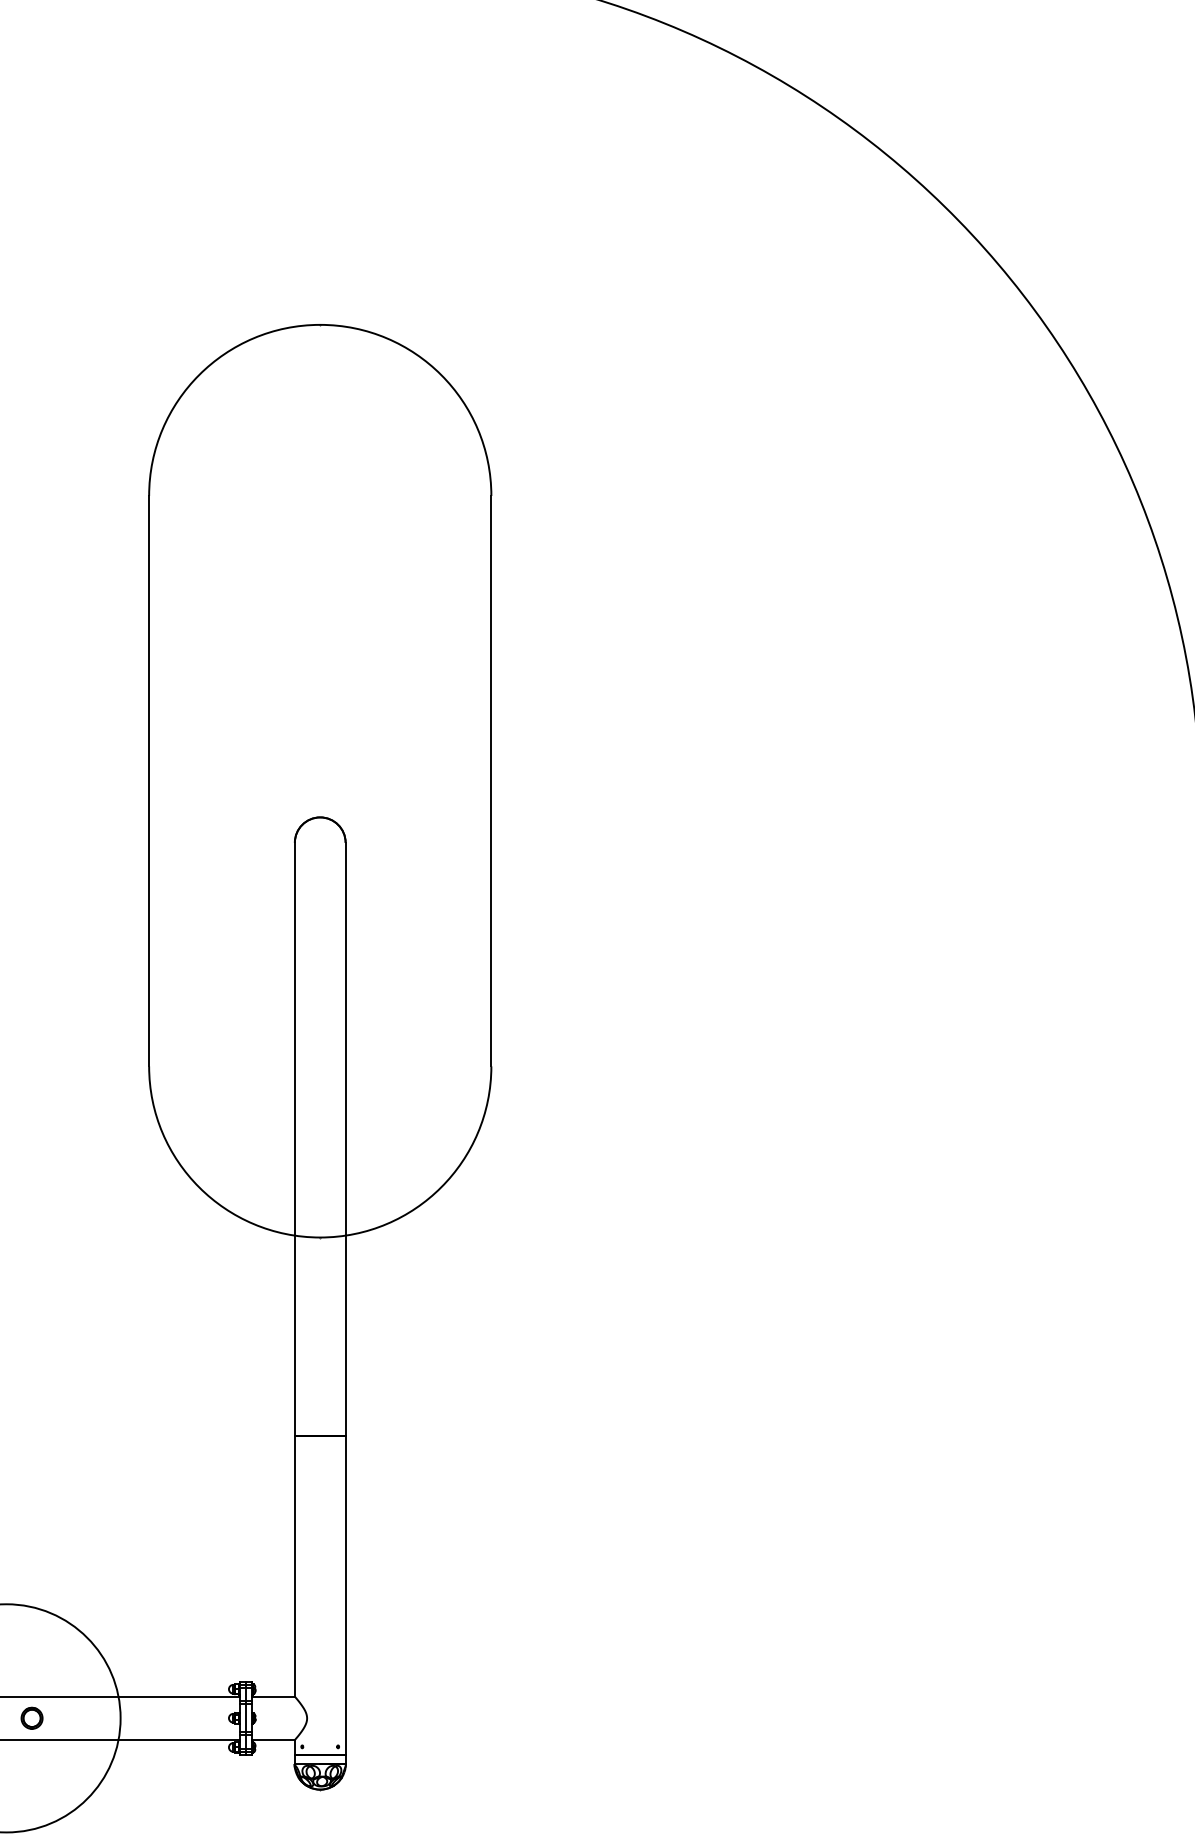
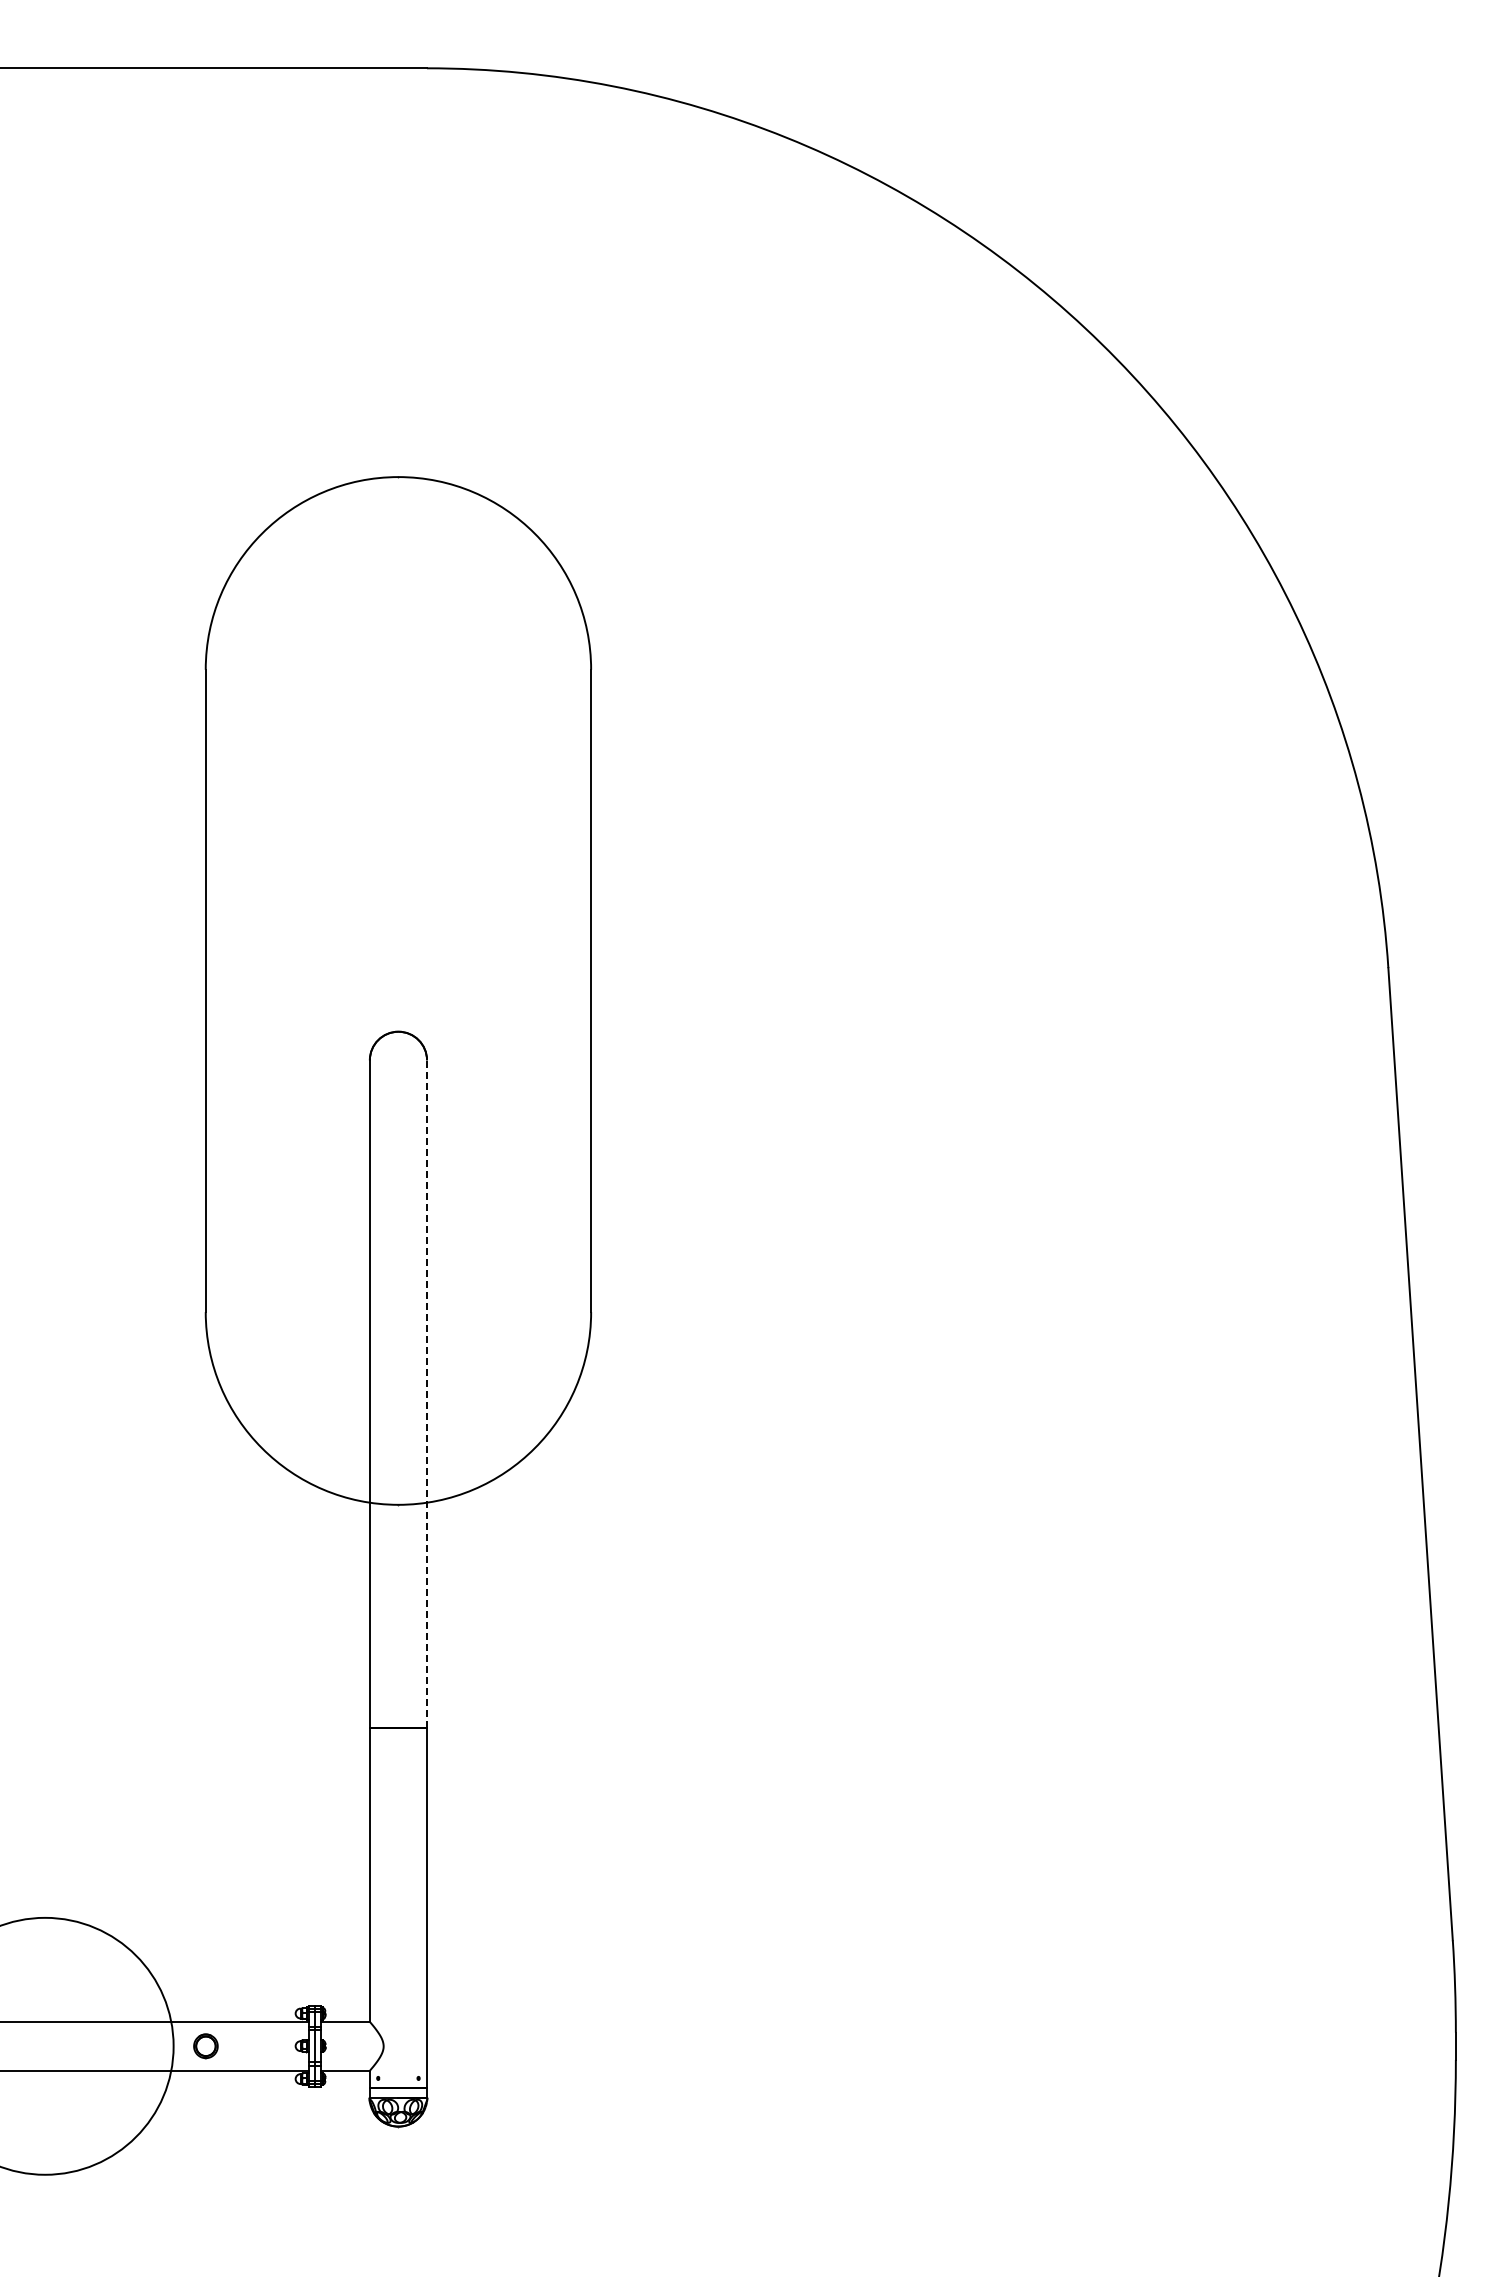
line: (345, 1138) -> (426, 1393), solid -> dashed
part: (31, 1718) -> (205, 2046), moved

